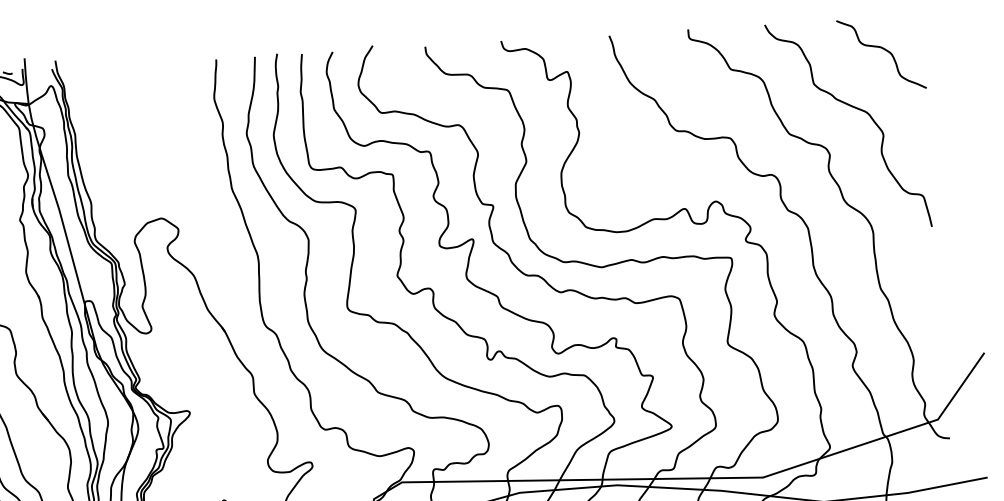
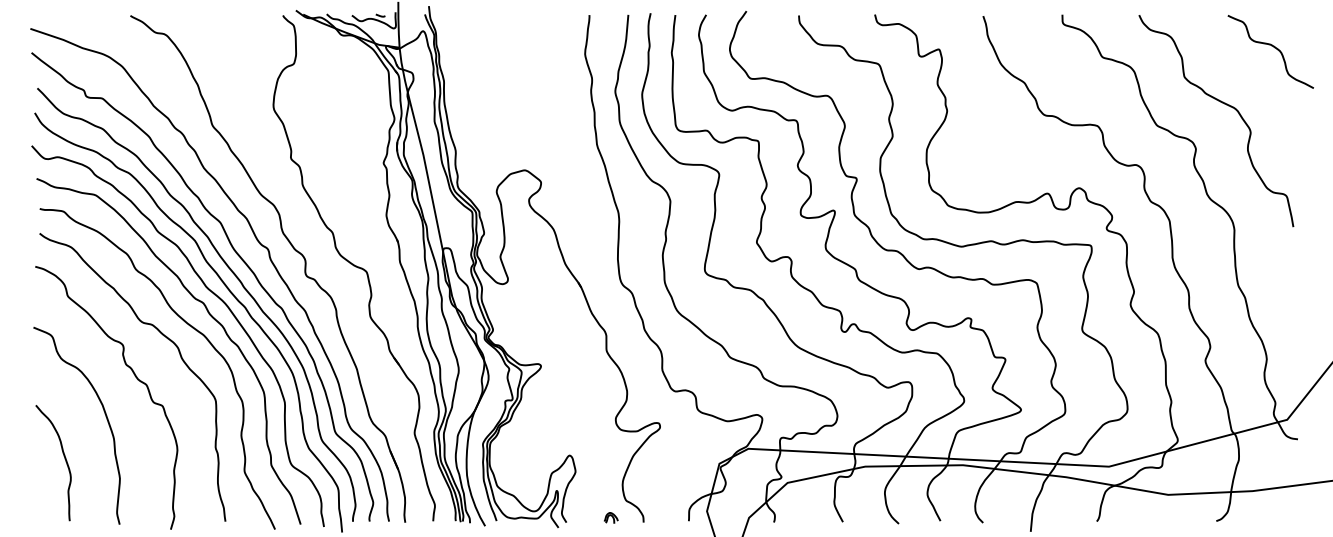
curve: (883, 49) -> (1273, 47), moved

